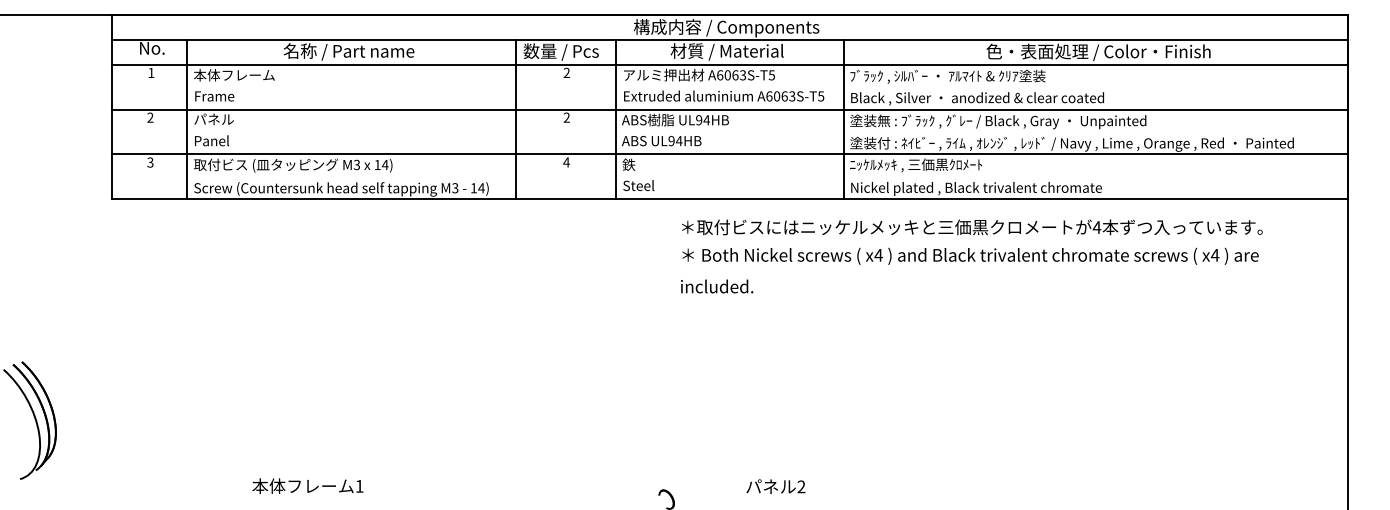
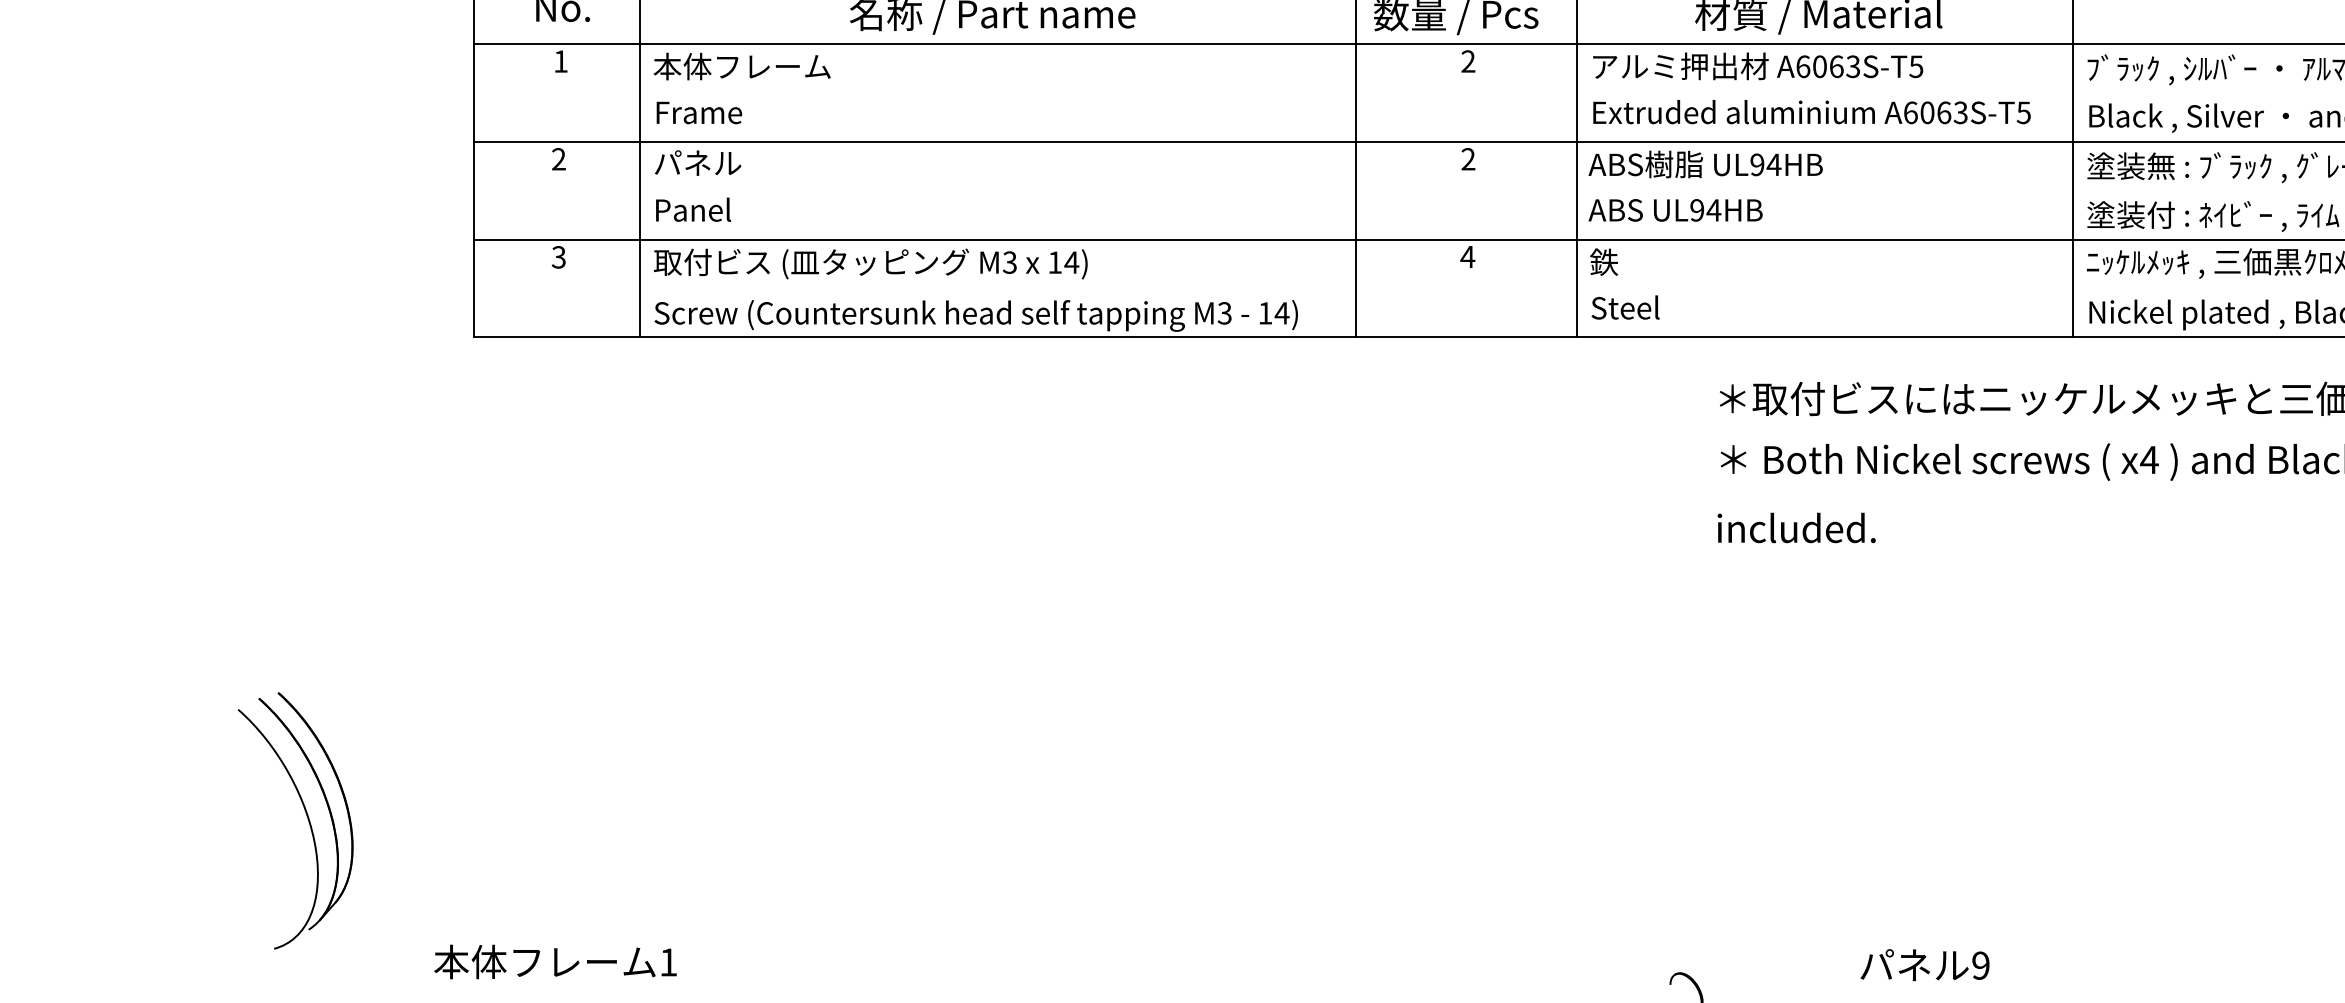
text: (307, 485) -> (554, 960), moved
text: (801, 487) -> (1980, 967), 2 -> 9

